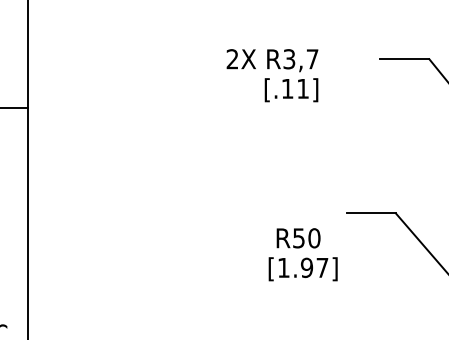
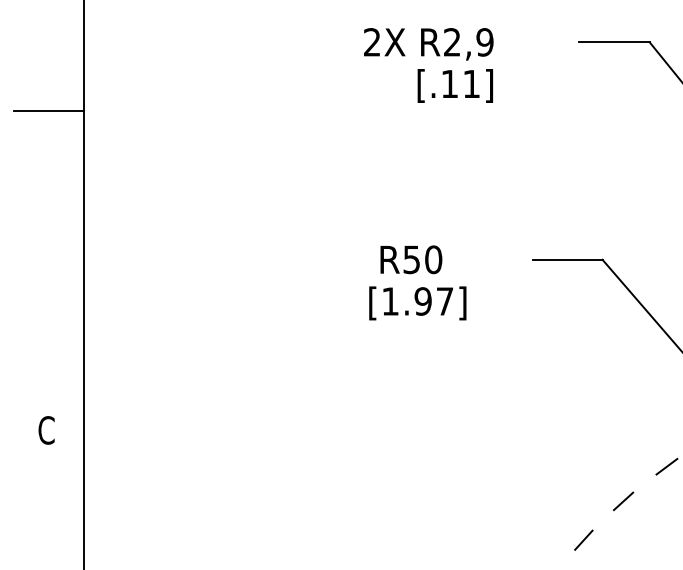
text: (300, 59) -> (468, 42), R3,7 -> R2,9
text: (302, 254) -> (417, 282), moved

